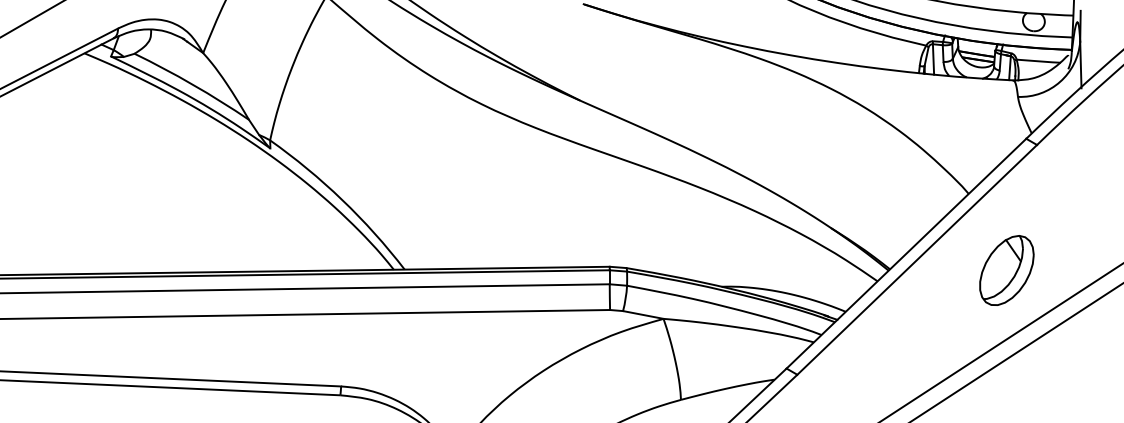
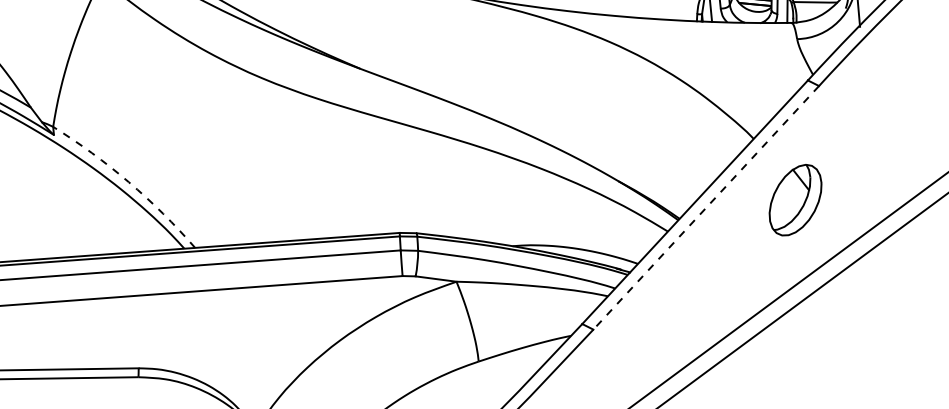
arc: (342, 199) -> (128, 181), solid -> dashed
line: (916, 260) -> (705, 208), solid -> dashed
part: (1006, 270) -> (795, 200), moved

